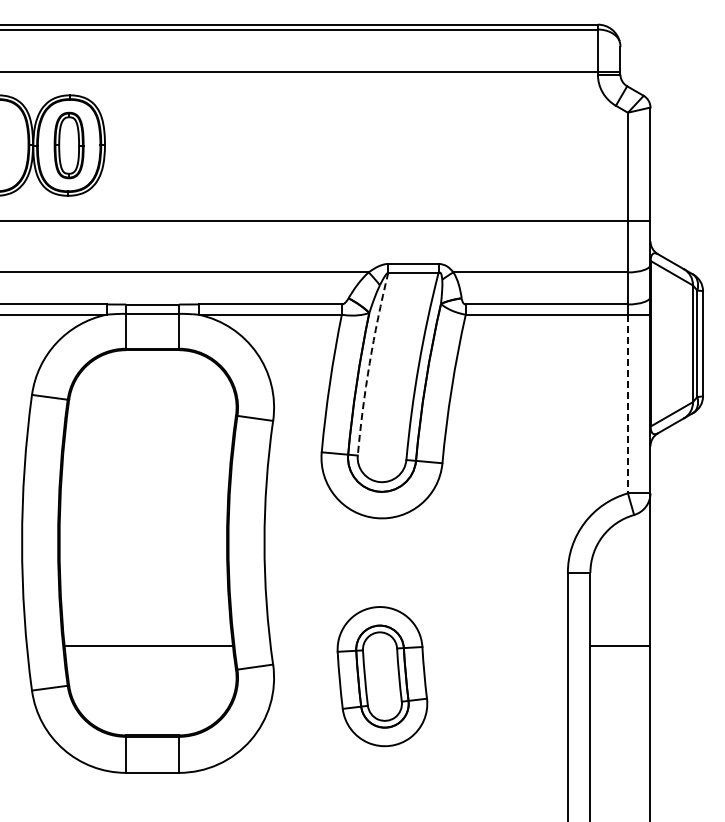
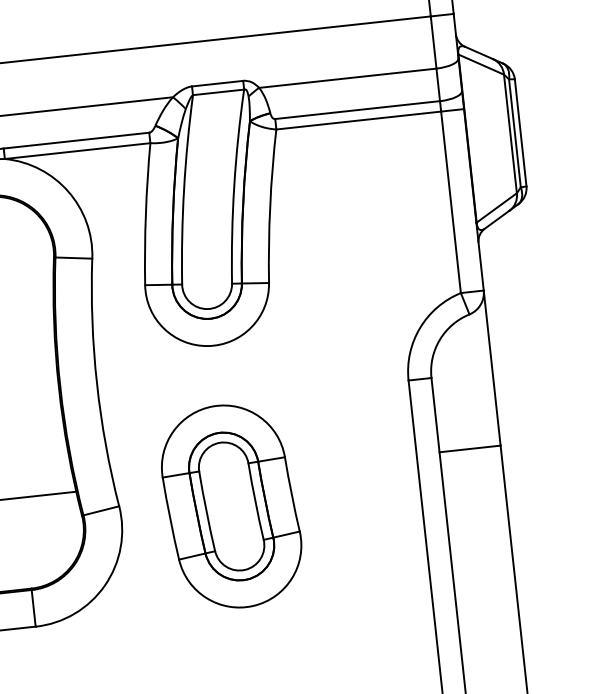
arc: (369, 363) -> (183, 189), dashed -> solid
line: (627, 404) -> (450, 202), dashed -> solid
part: (382, 676) -> (231, 506), size x1.43

